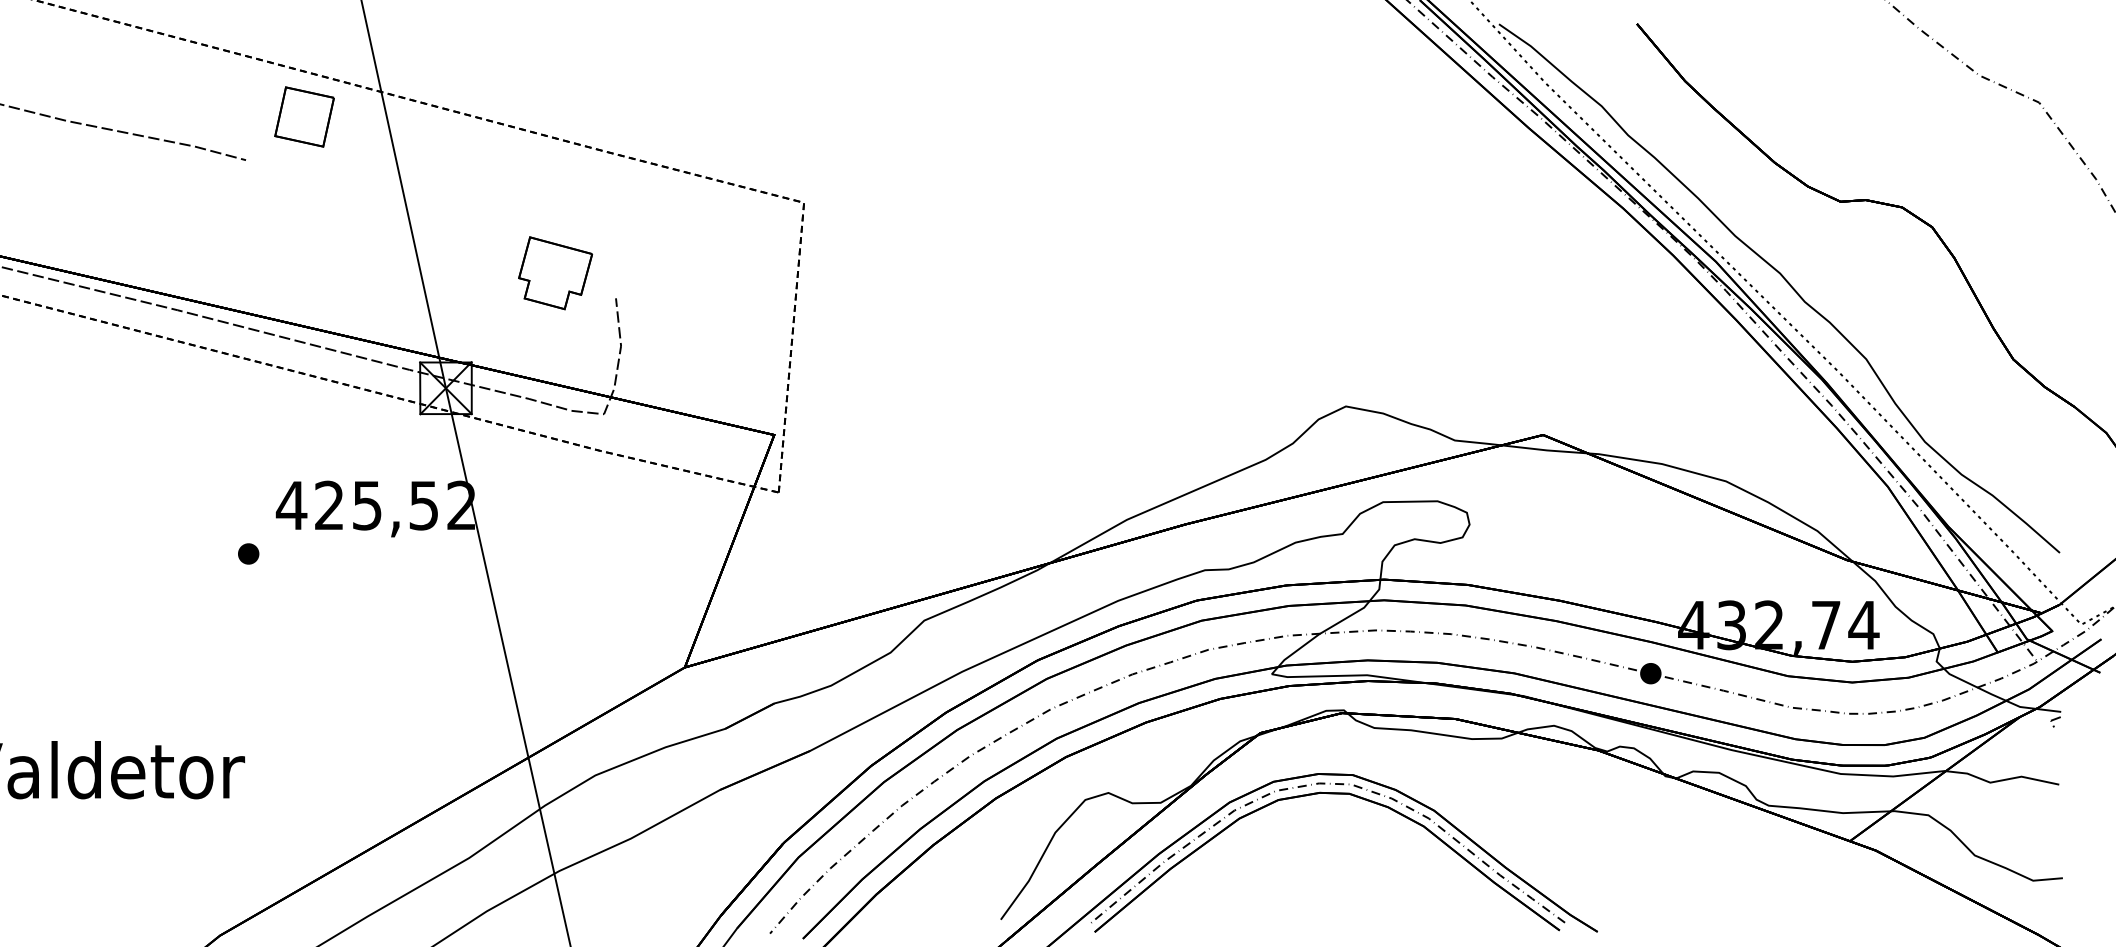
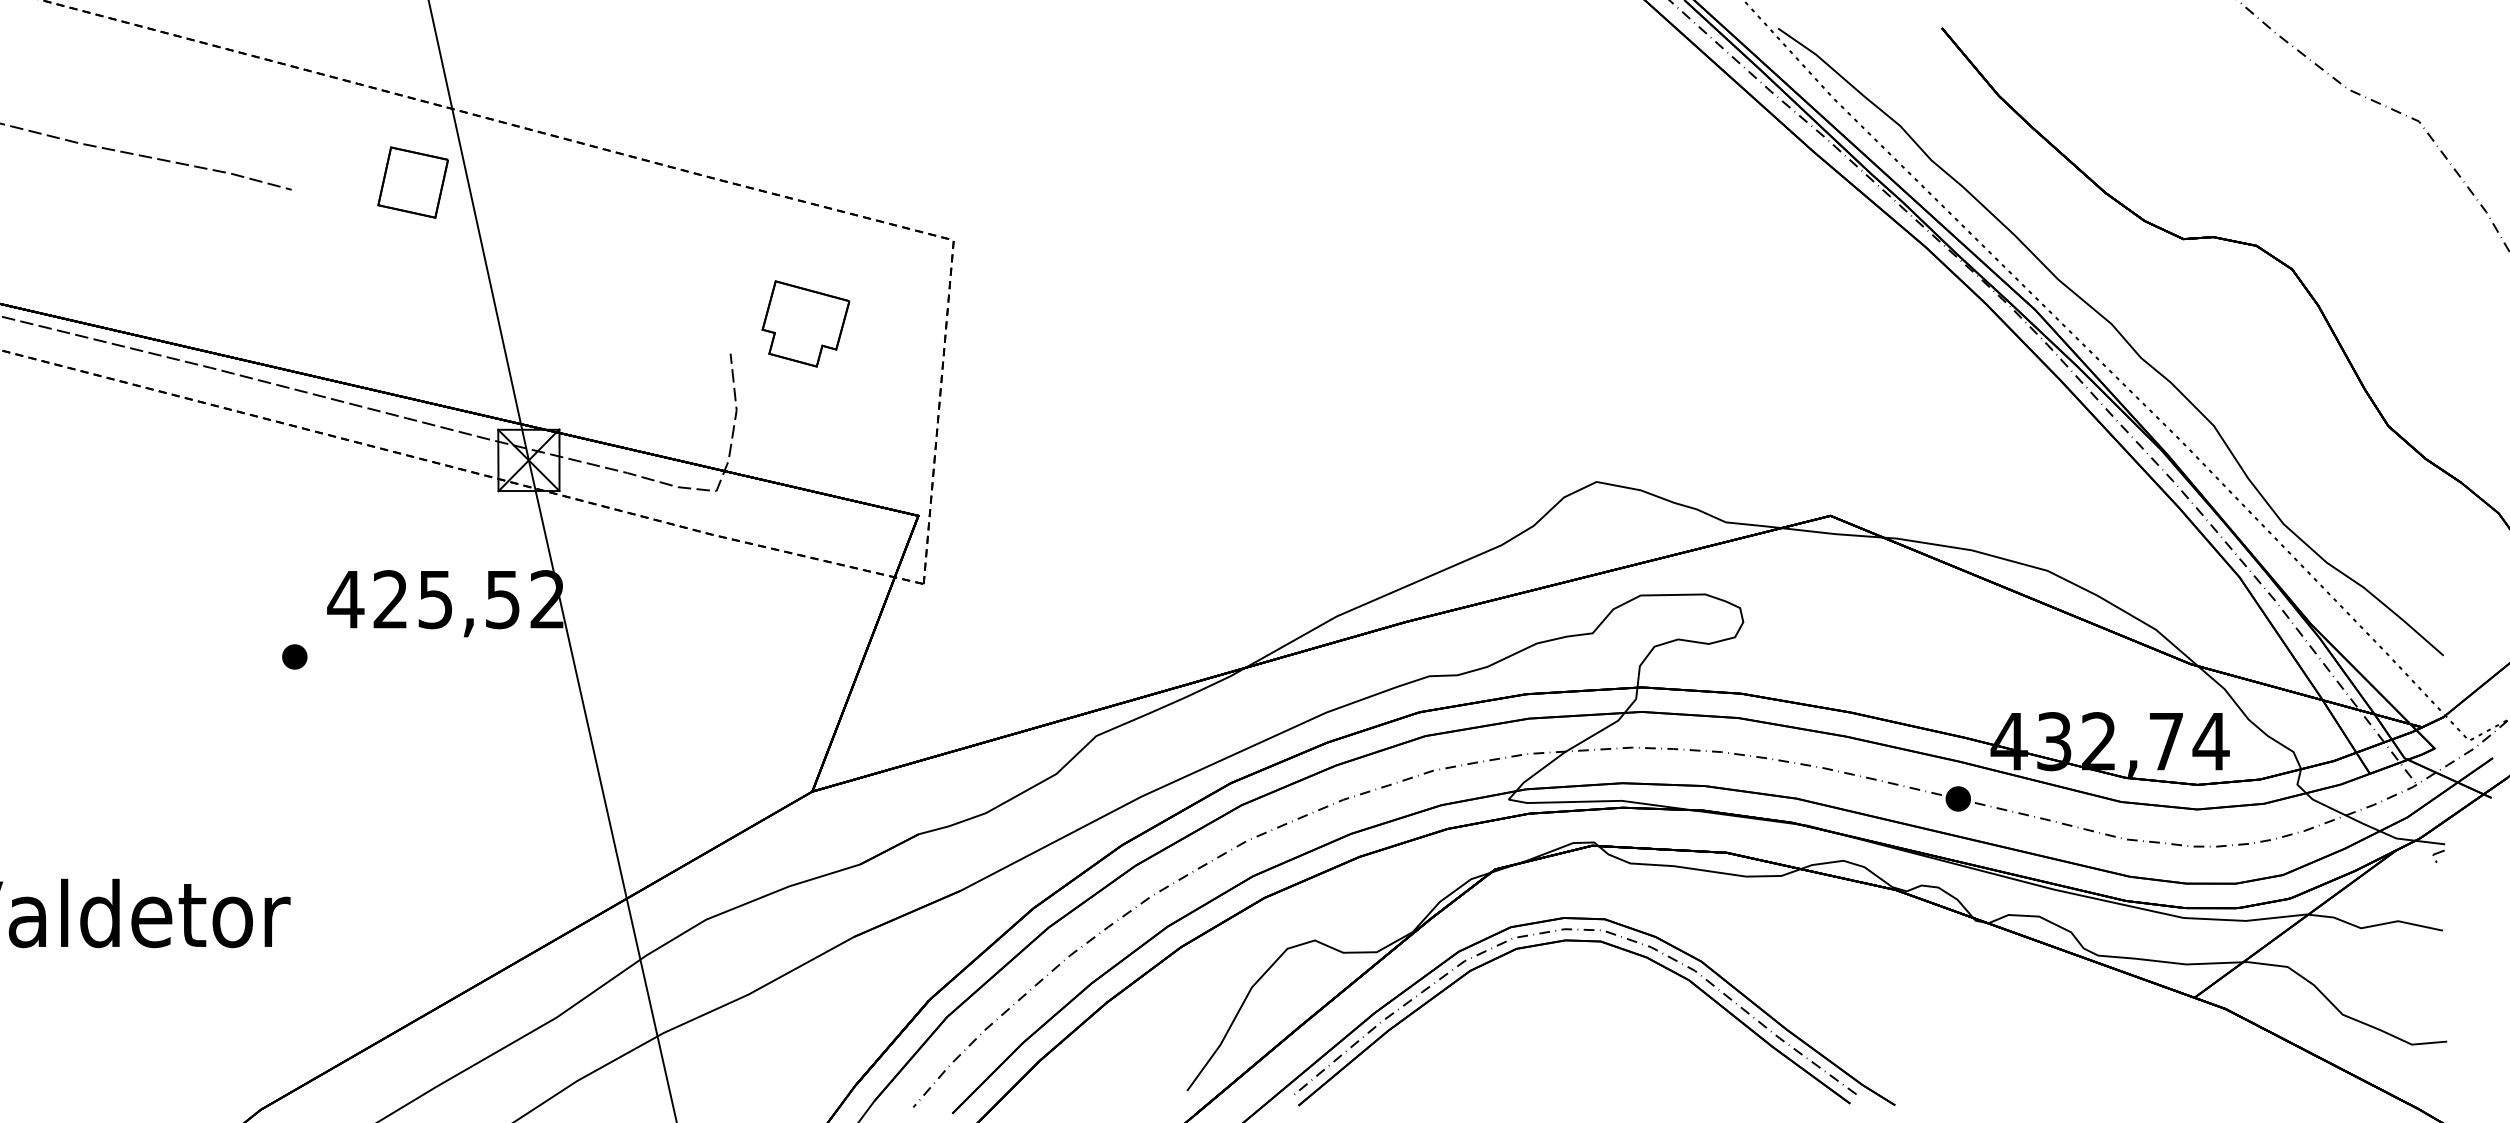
part: (304, 116) -> (412, 182), moved
part: (555, 272) -> (805, 323), moved

